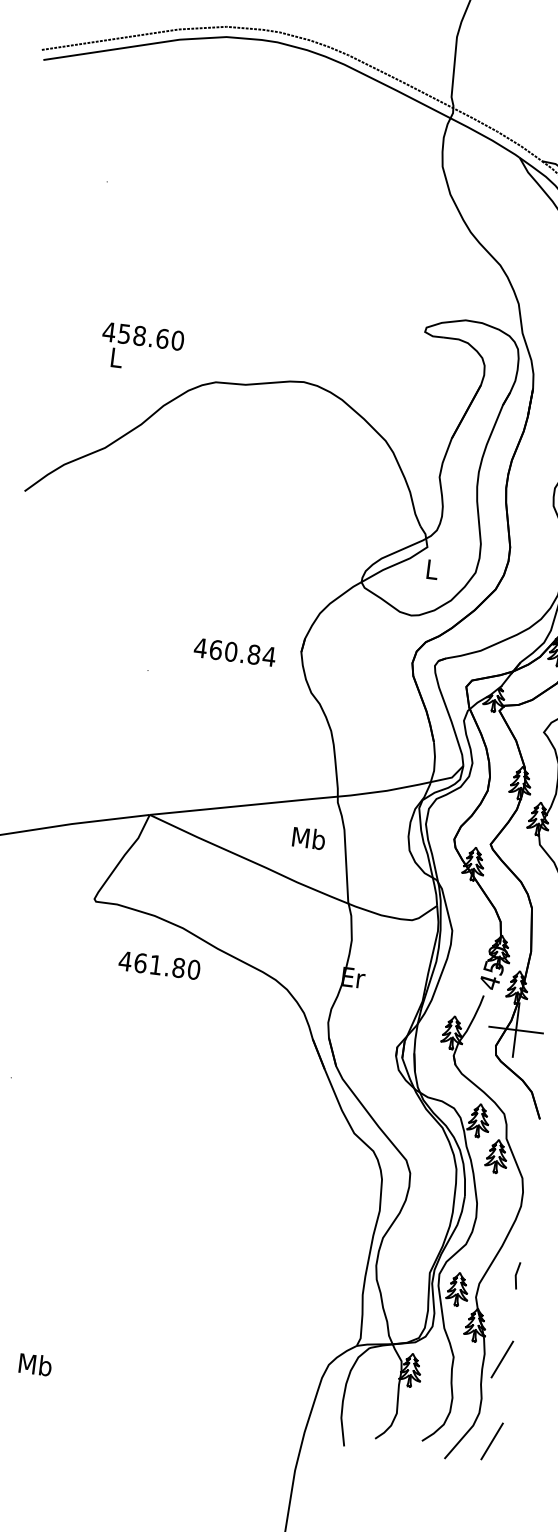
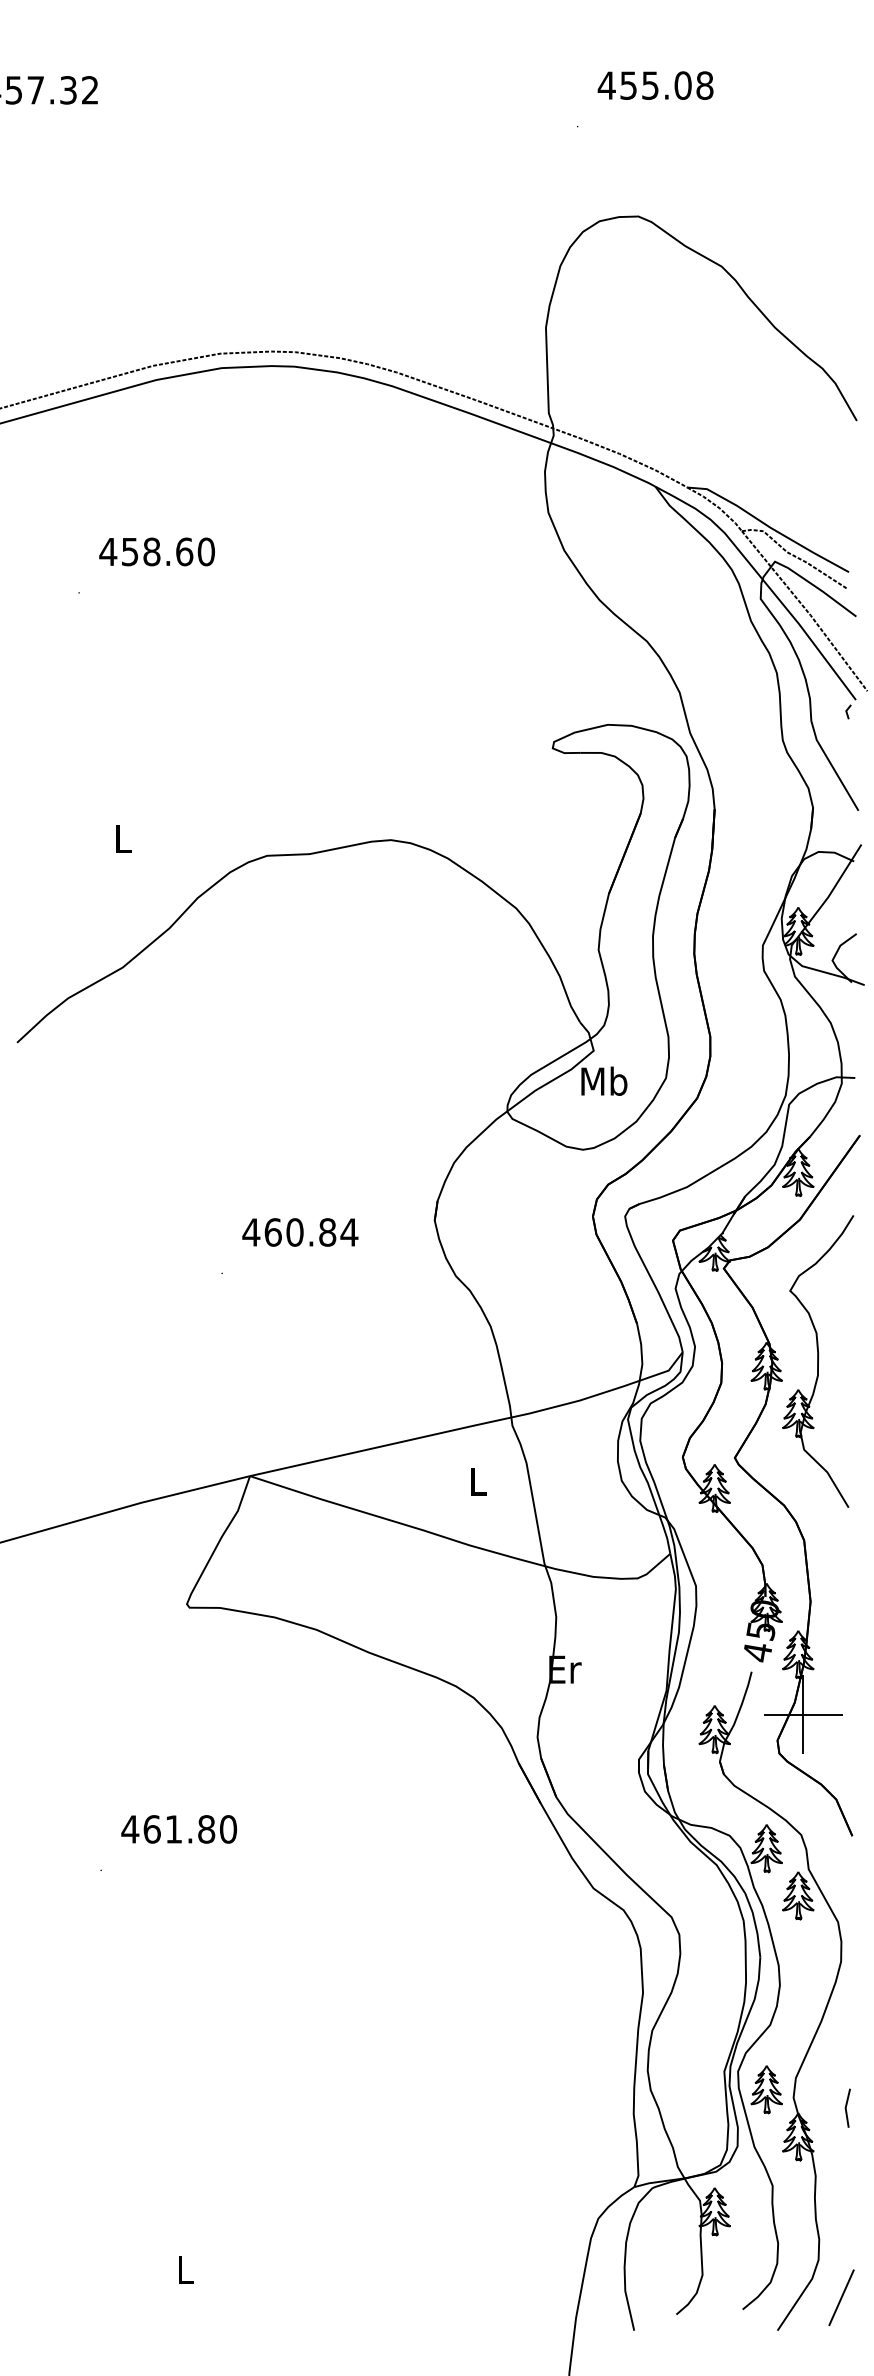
text: (142, 336) -> (156, 551), moved
text: (432, 568) -> (604, 1080), L -> Mb
text: (235, 652) -> (300, 1232), moved
text: (309, 837) -> (478, 1480), Mb -> L
text: (159, 965) -> (179, 1829), moved
line: (516, 1275) -> (846, 2107), moved
line: (502, 1359) -> (841, 2180), removed
text: (35, 1364) -> (185, 2269), Mb -> L

